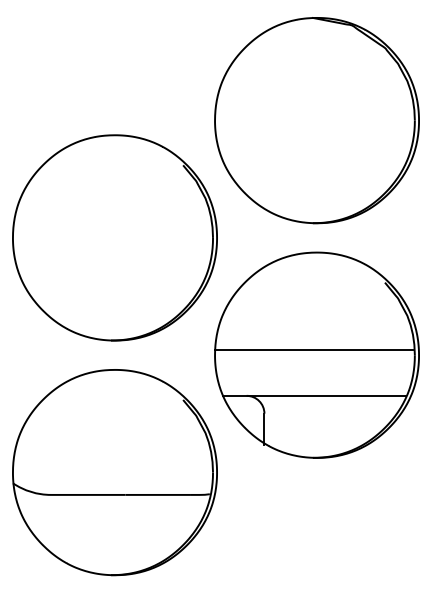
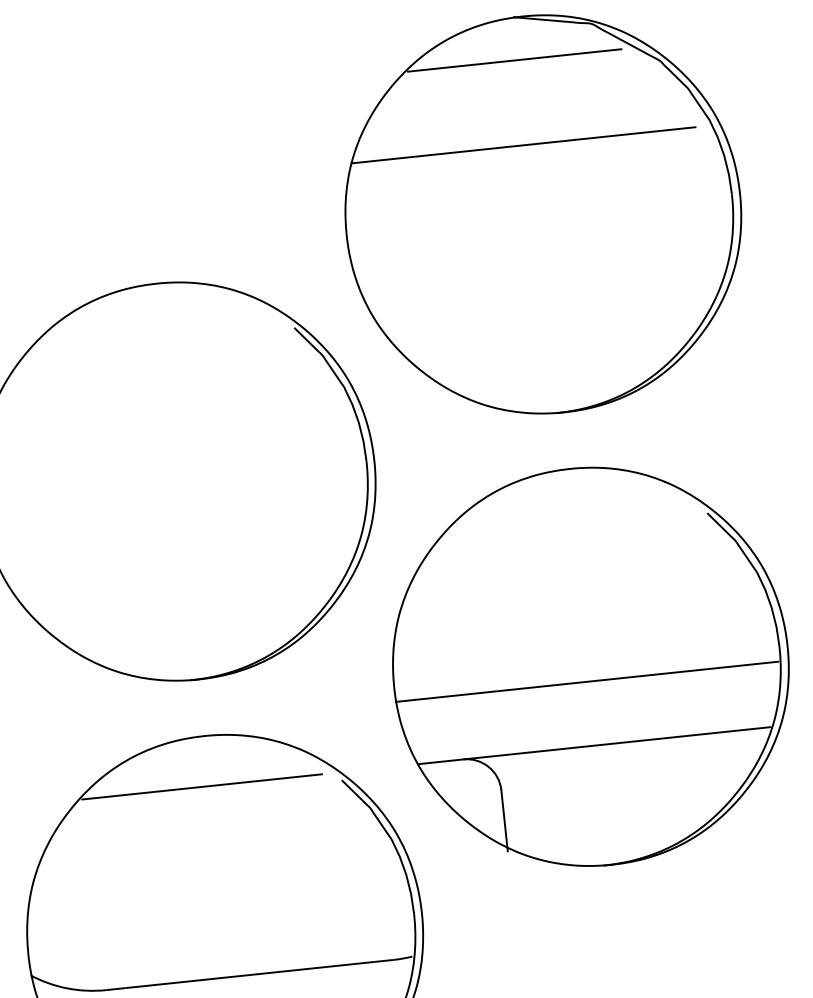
line: (310, 40) -> (514, 61), added
line: (310, 84) -> (523, 146), added
line: (314, 349) -> (587, 681), moved
line: (110, 395) -> (200, 786), added

